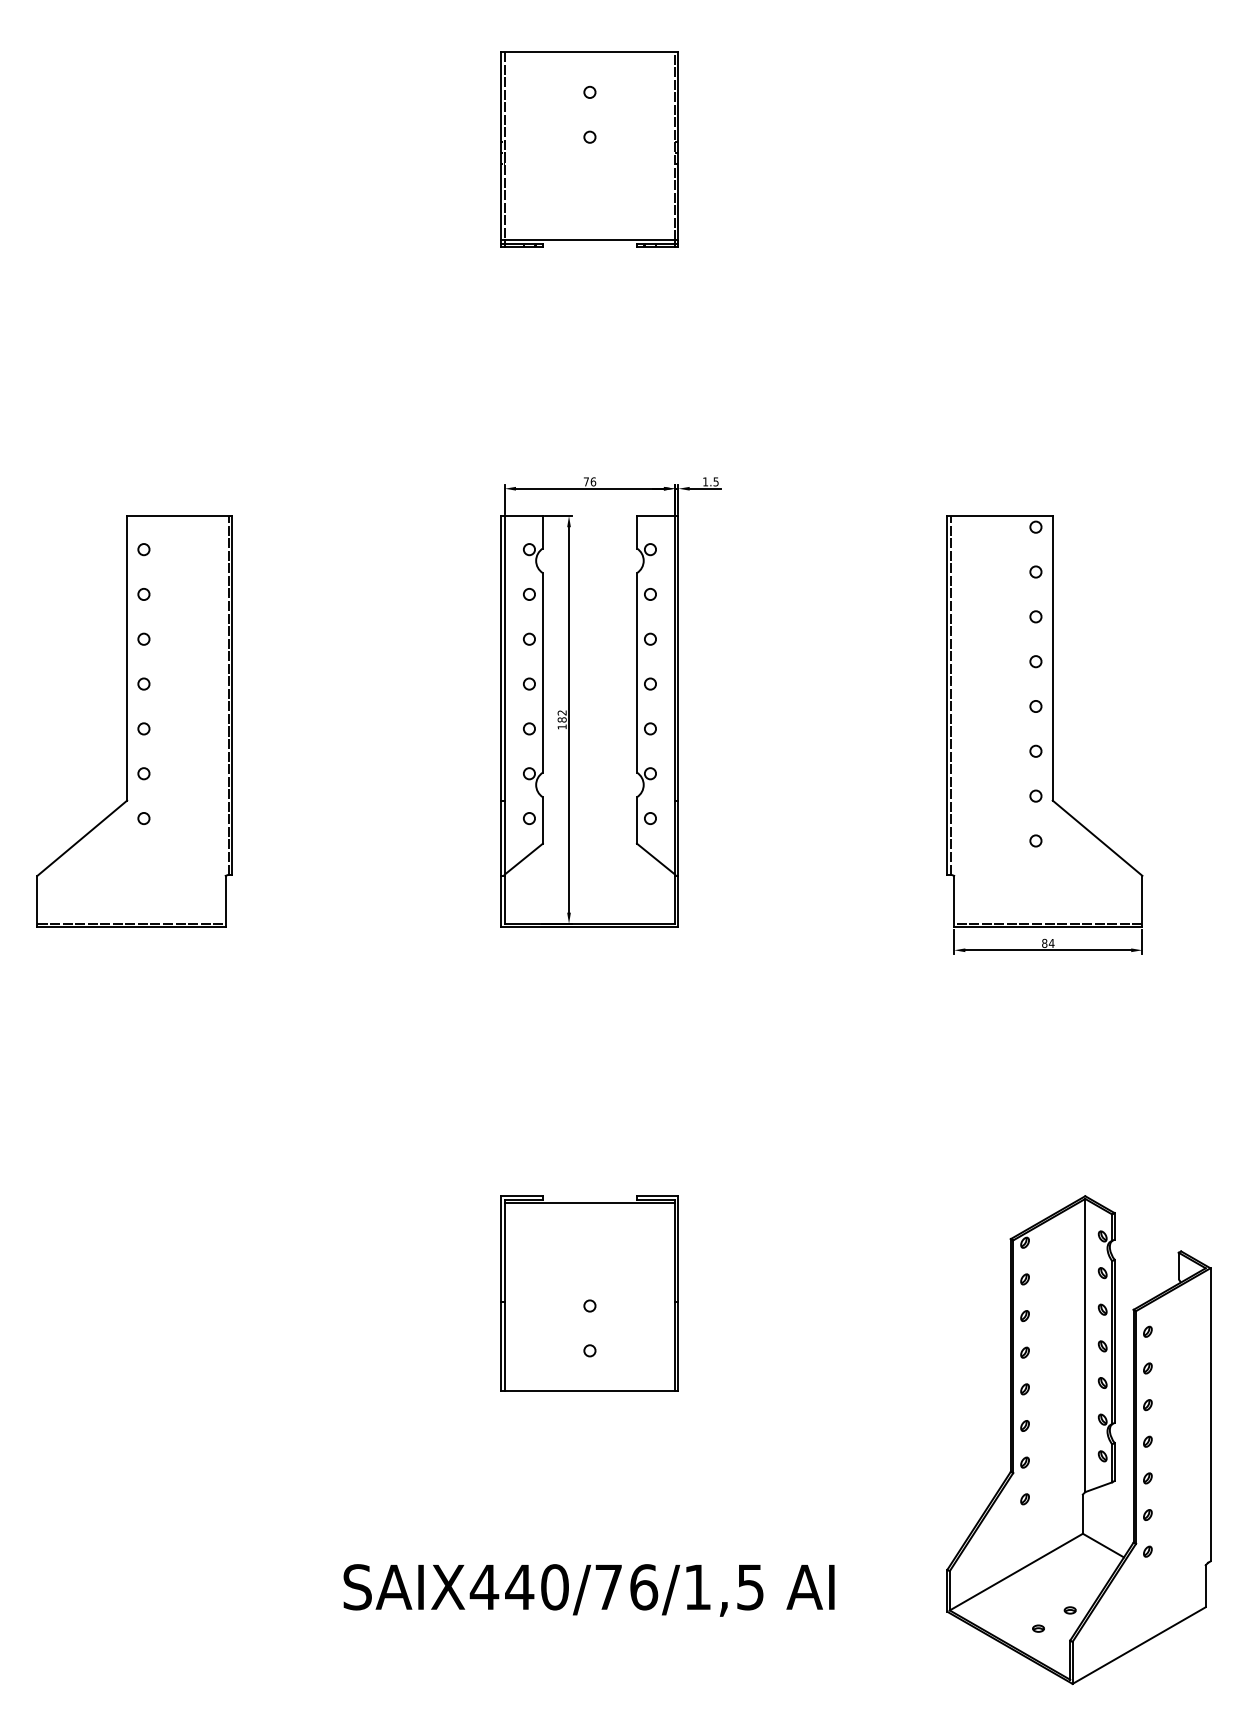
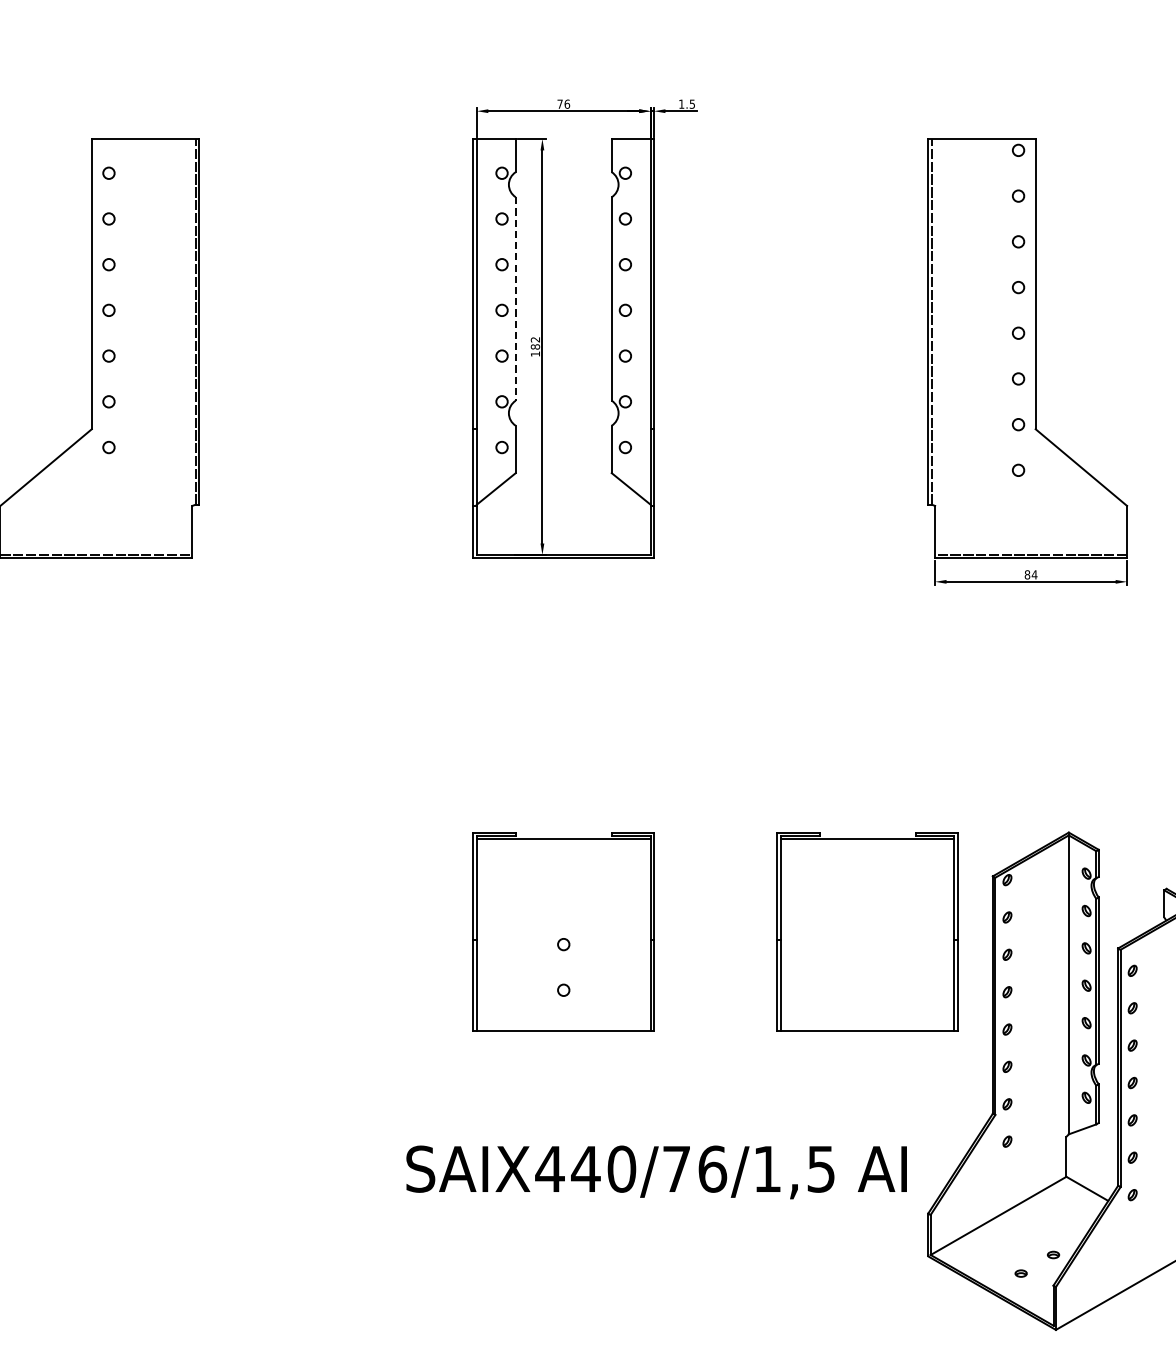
line: (542, 672) -> (515, 298), solid -> dashed
part: (887, 1293) -> (867, 931), added
text: (588, 1590) -> (656, 1172), moved

